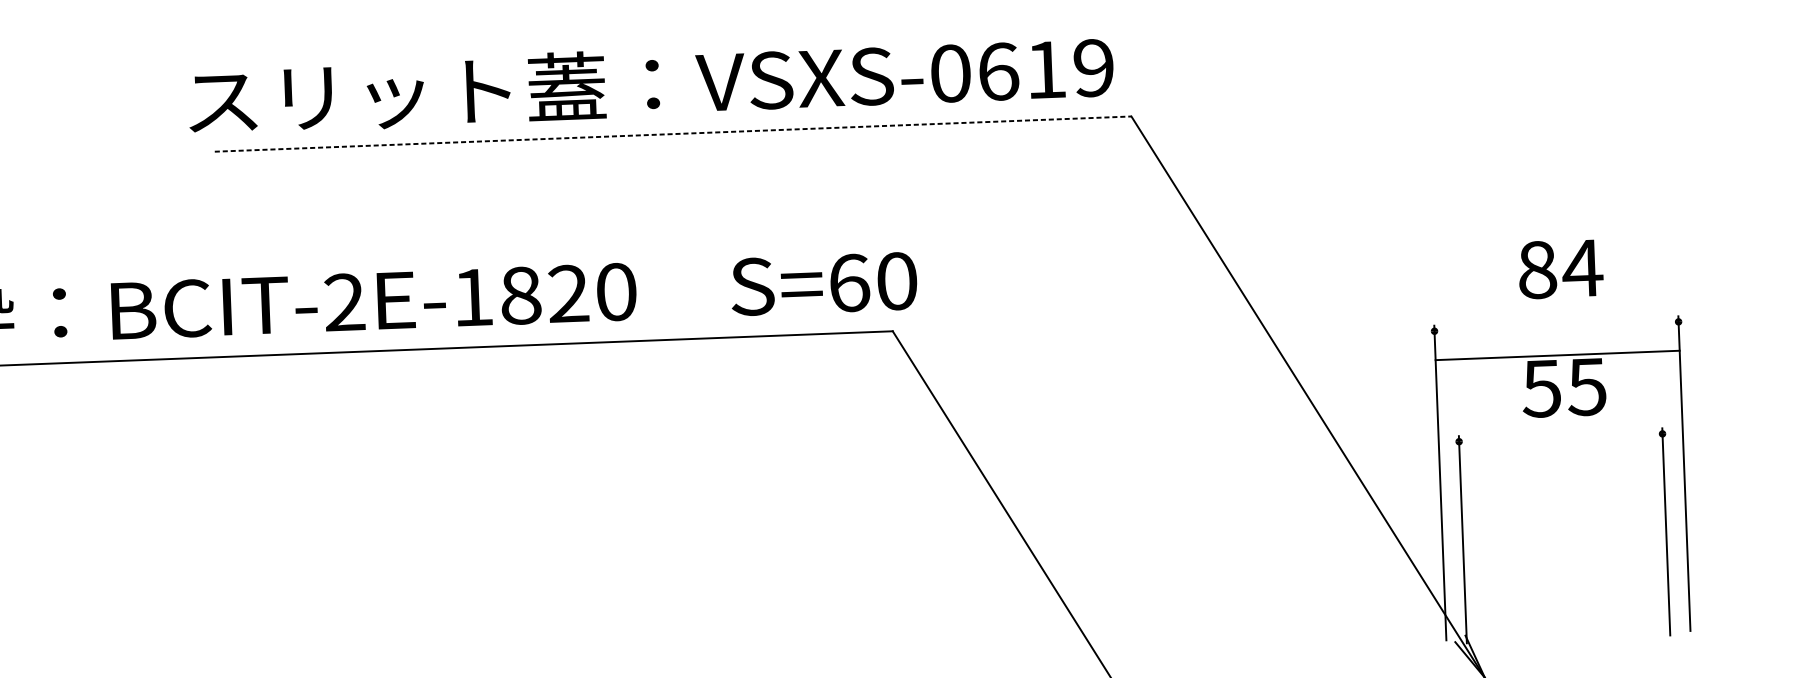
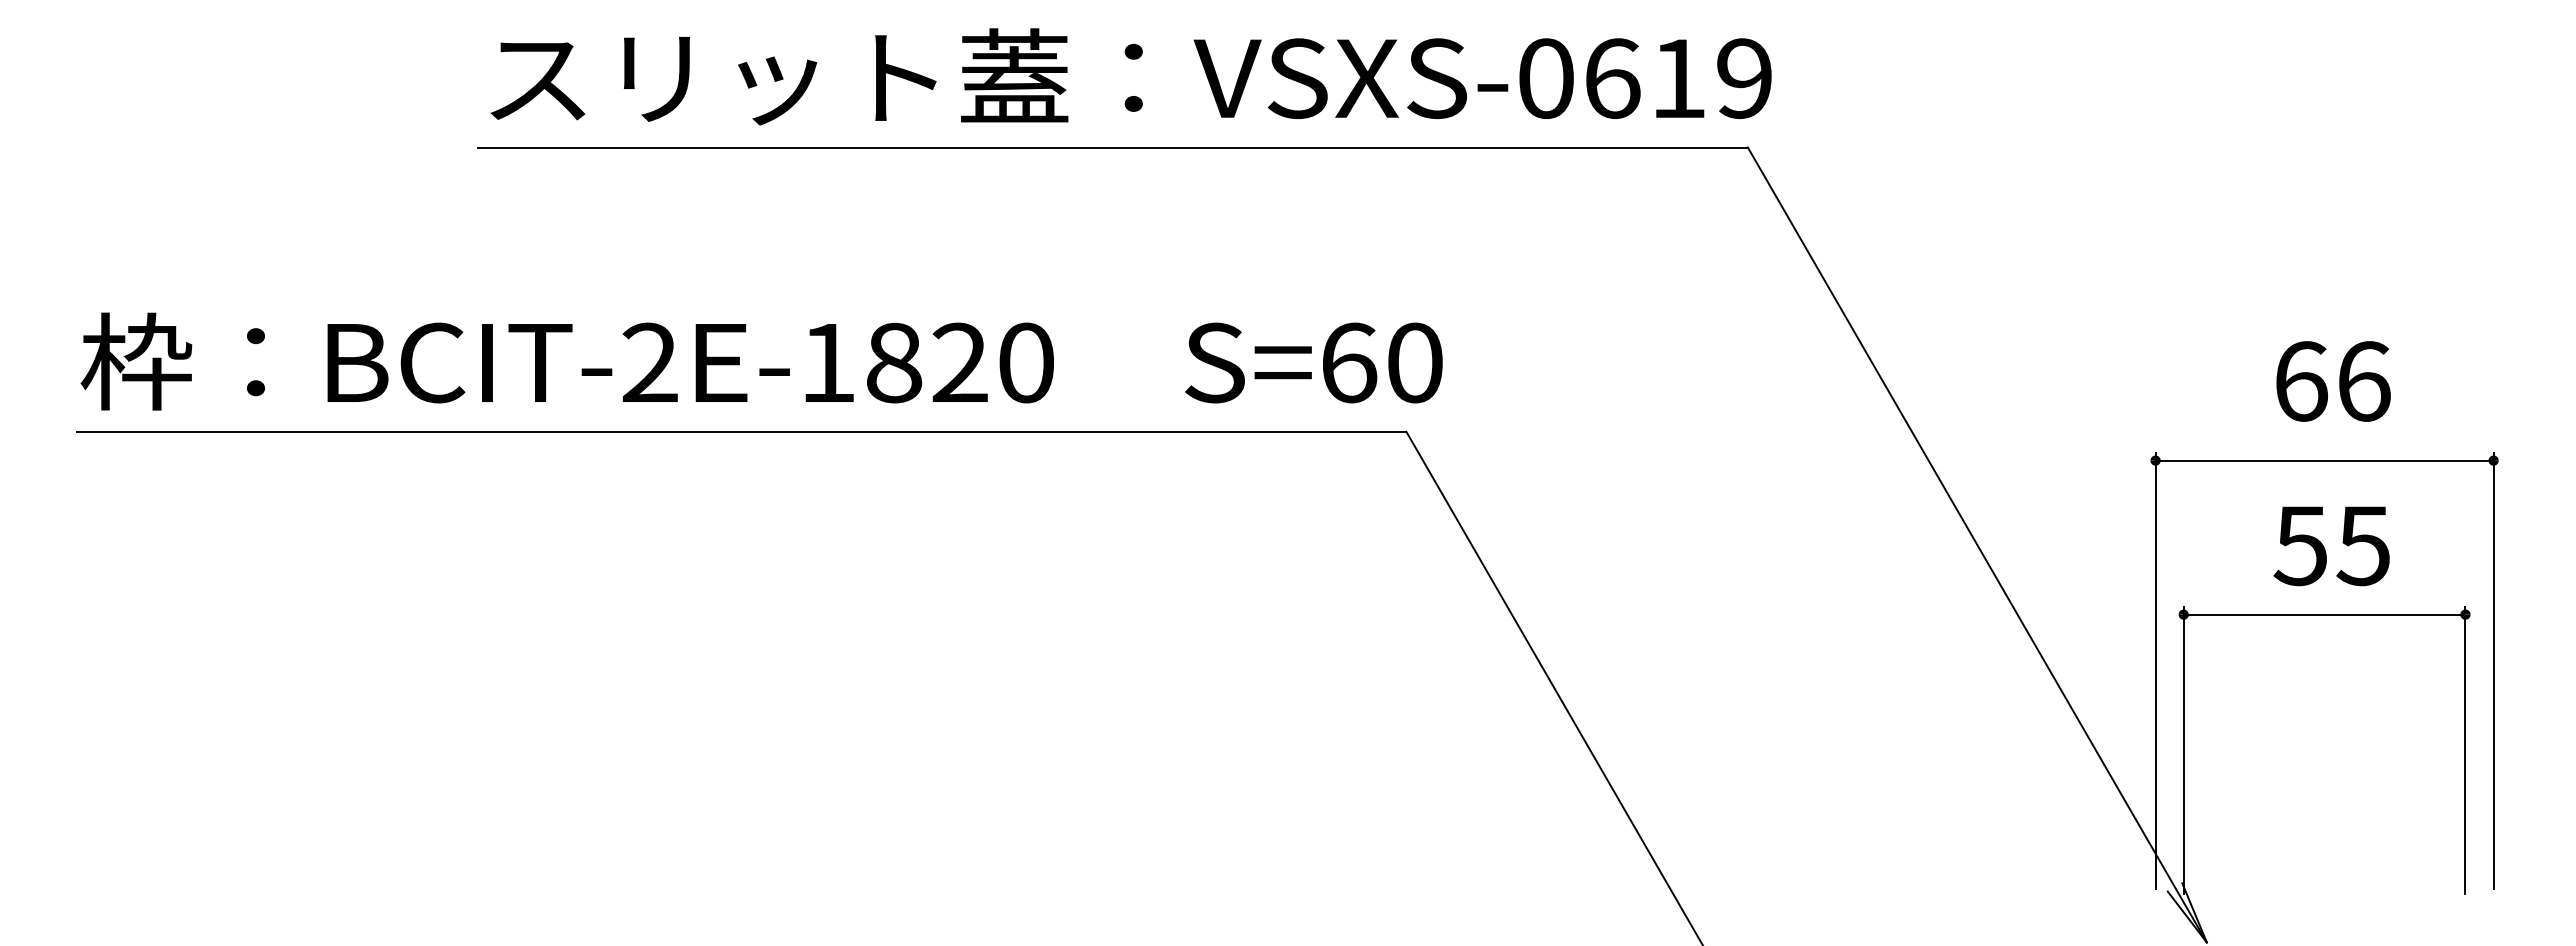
text: (650, 83) -> (1130, 76), moved
line: (673, 134) -> (1113, 147), dashed -> solid
text: (1560, 269) -> (2333, 381), 84 -> 66
line: (1557, 355) -> (2324, 460), moved
line: (1560, 437) -> (2324, 614), added

